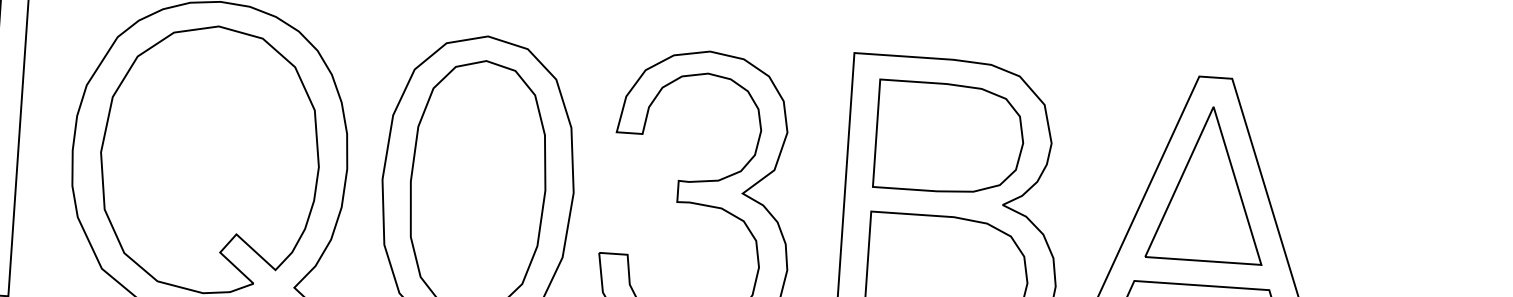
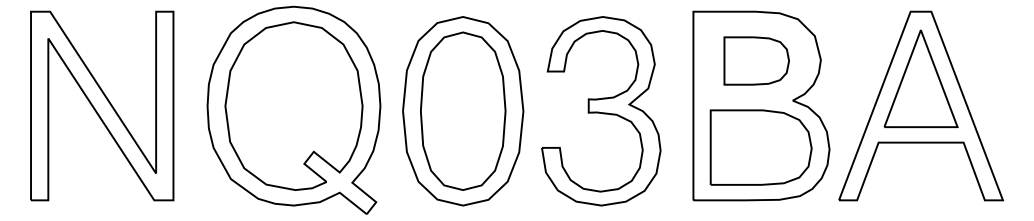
part: (949, 137) -> (756, 60), size x0.7

